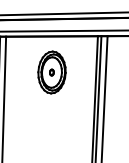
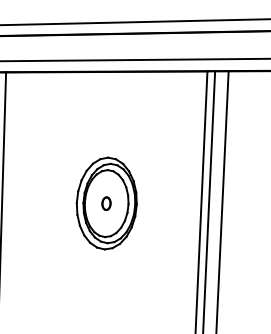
part: (51, 72) -> (105, 203), moved

